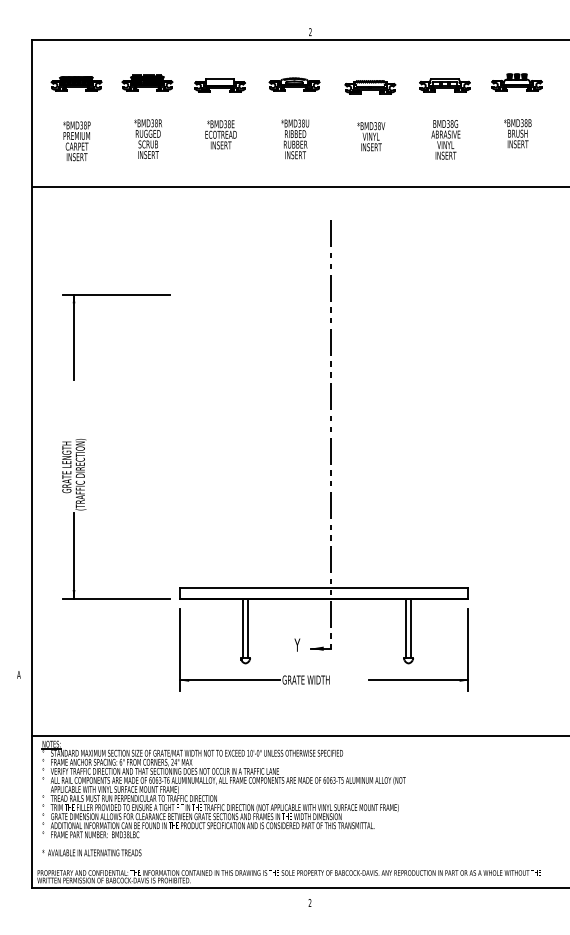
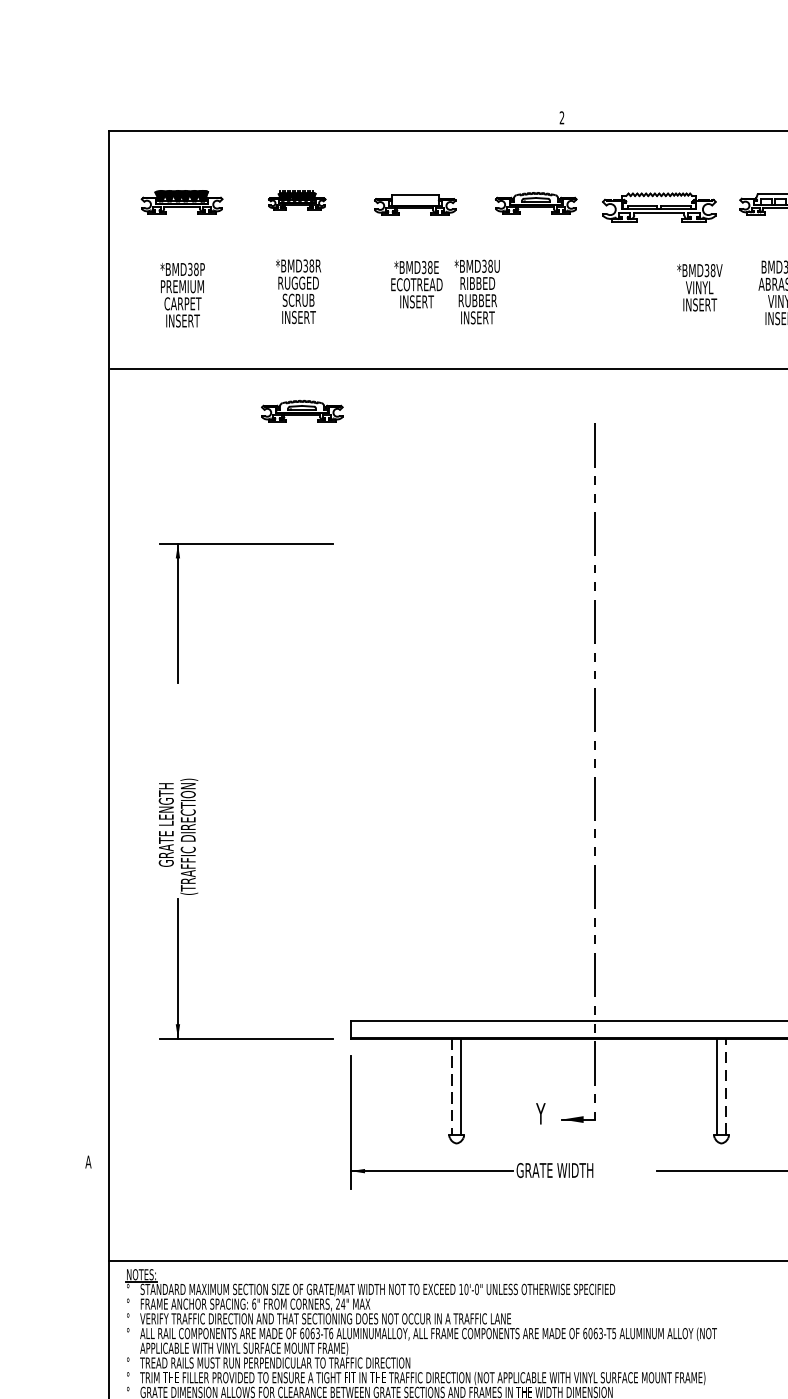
part: (147, 82) -> (297, 199), size x0.7
part: (370, 87) -> (659, 207), size x1.4
text: (371, 136) -> (700, 287), moved
text: (295, 139) -> (477, 292), moved
part: (150, 212) -> (302, 410), added
line: (242, 628) -> (451, 1086), solid -> dashed
line: (411, 628) -> (726, 1086), solid -> dashed

